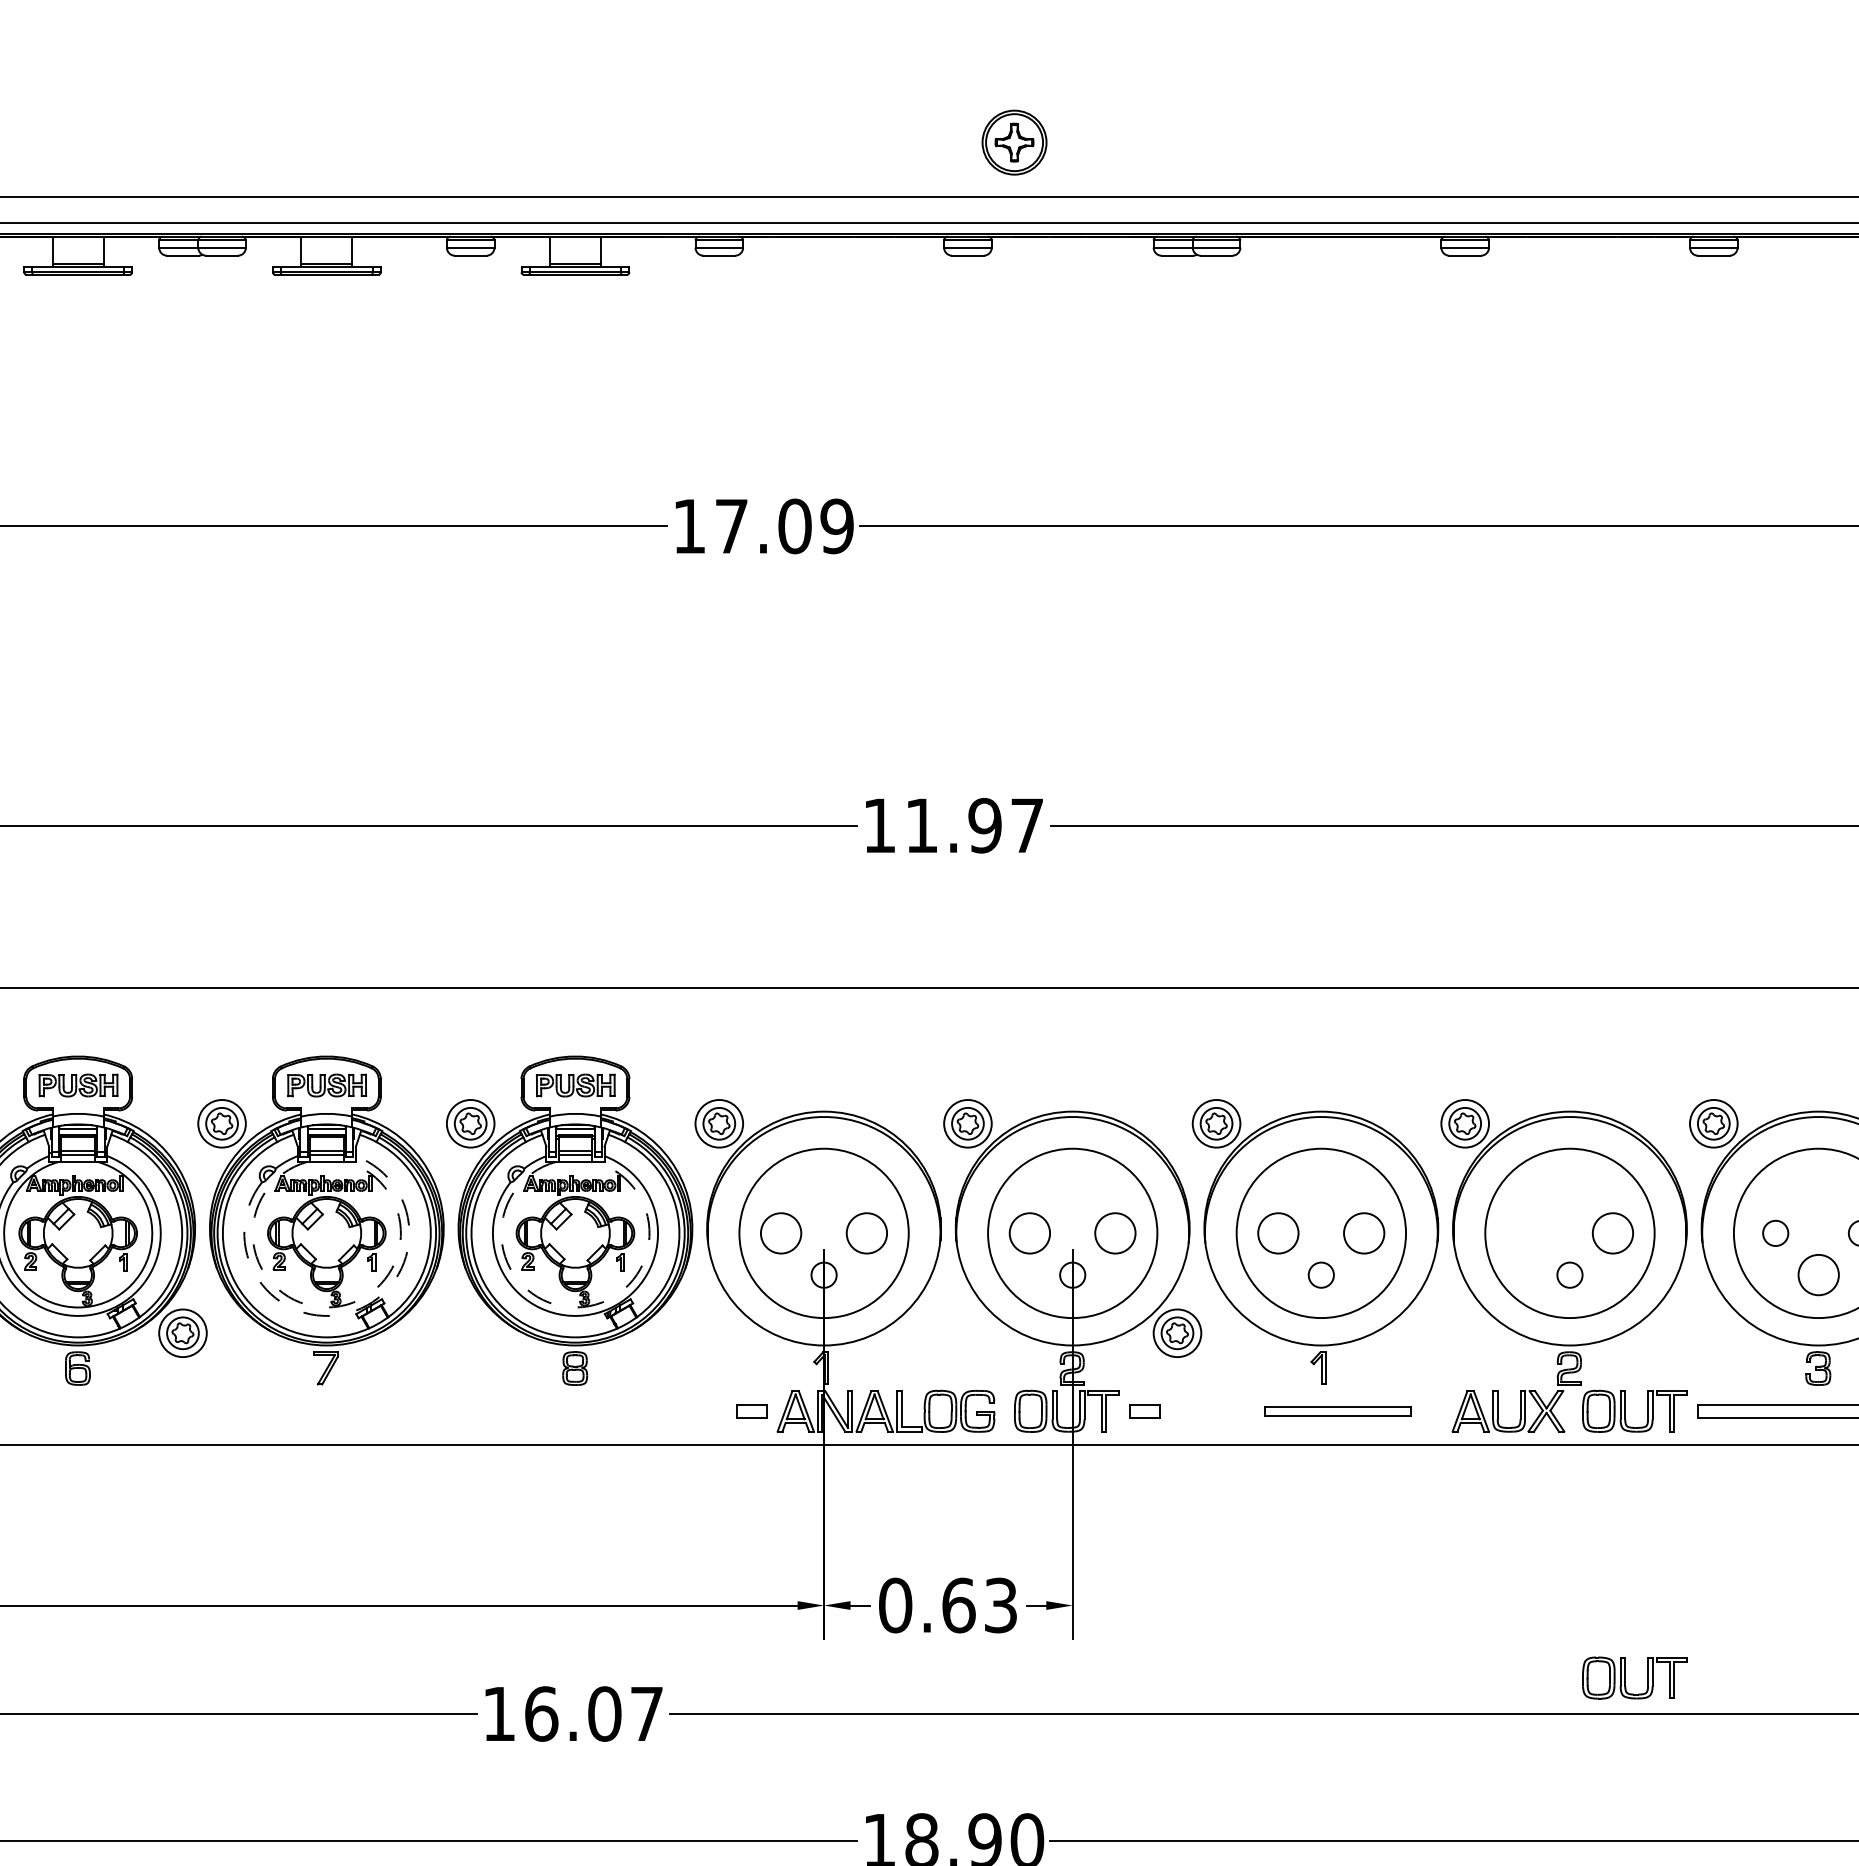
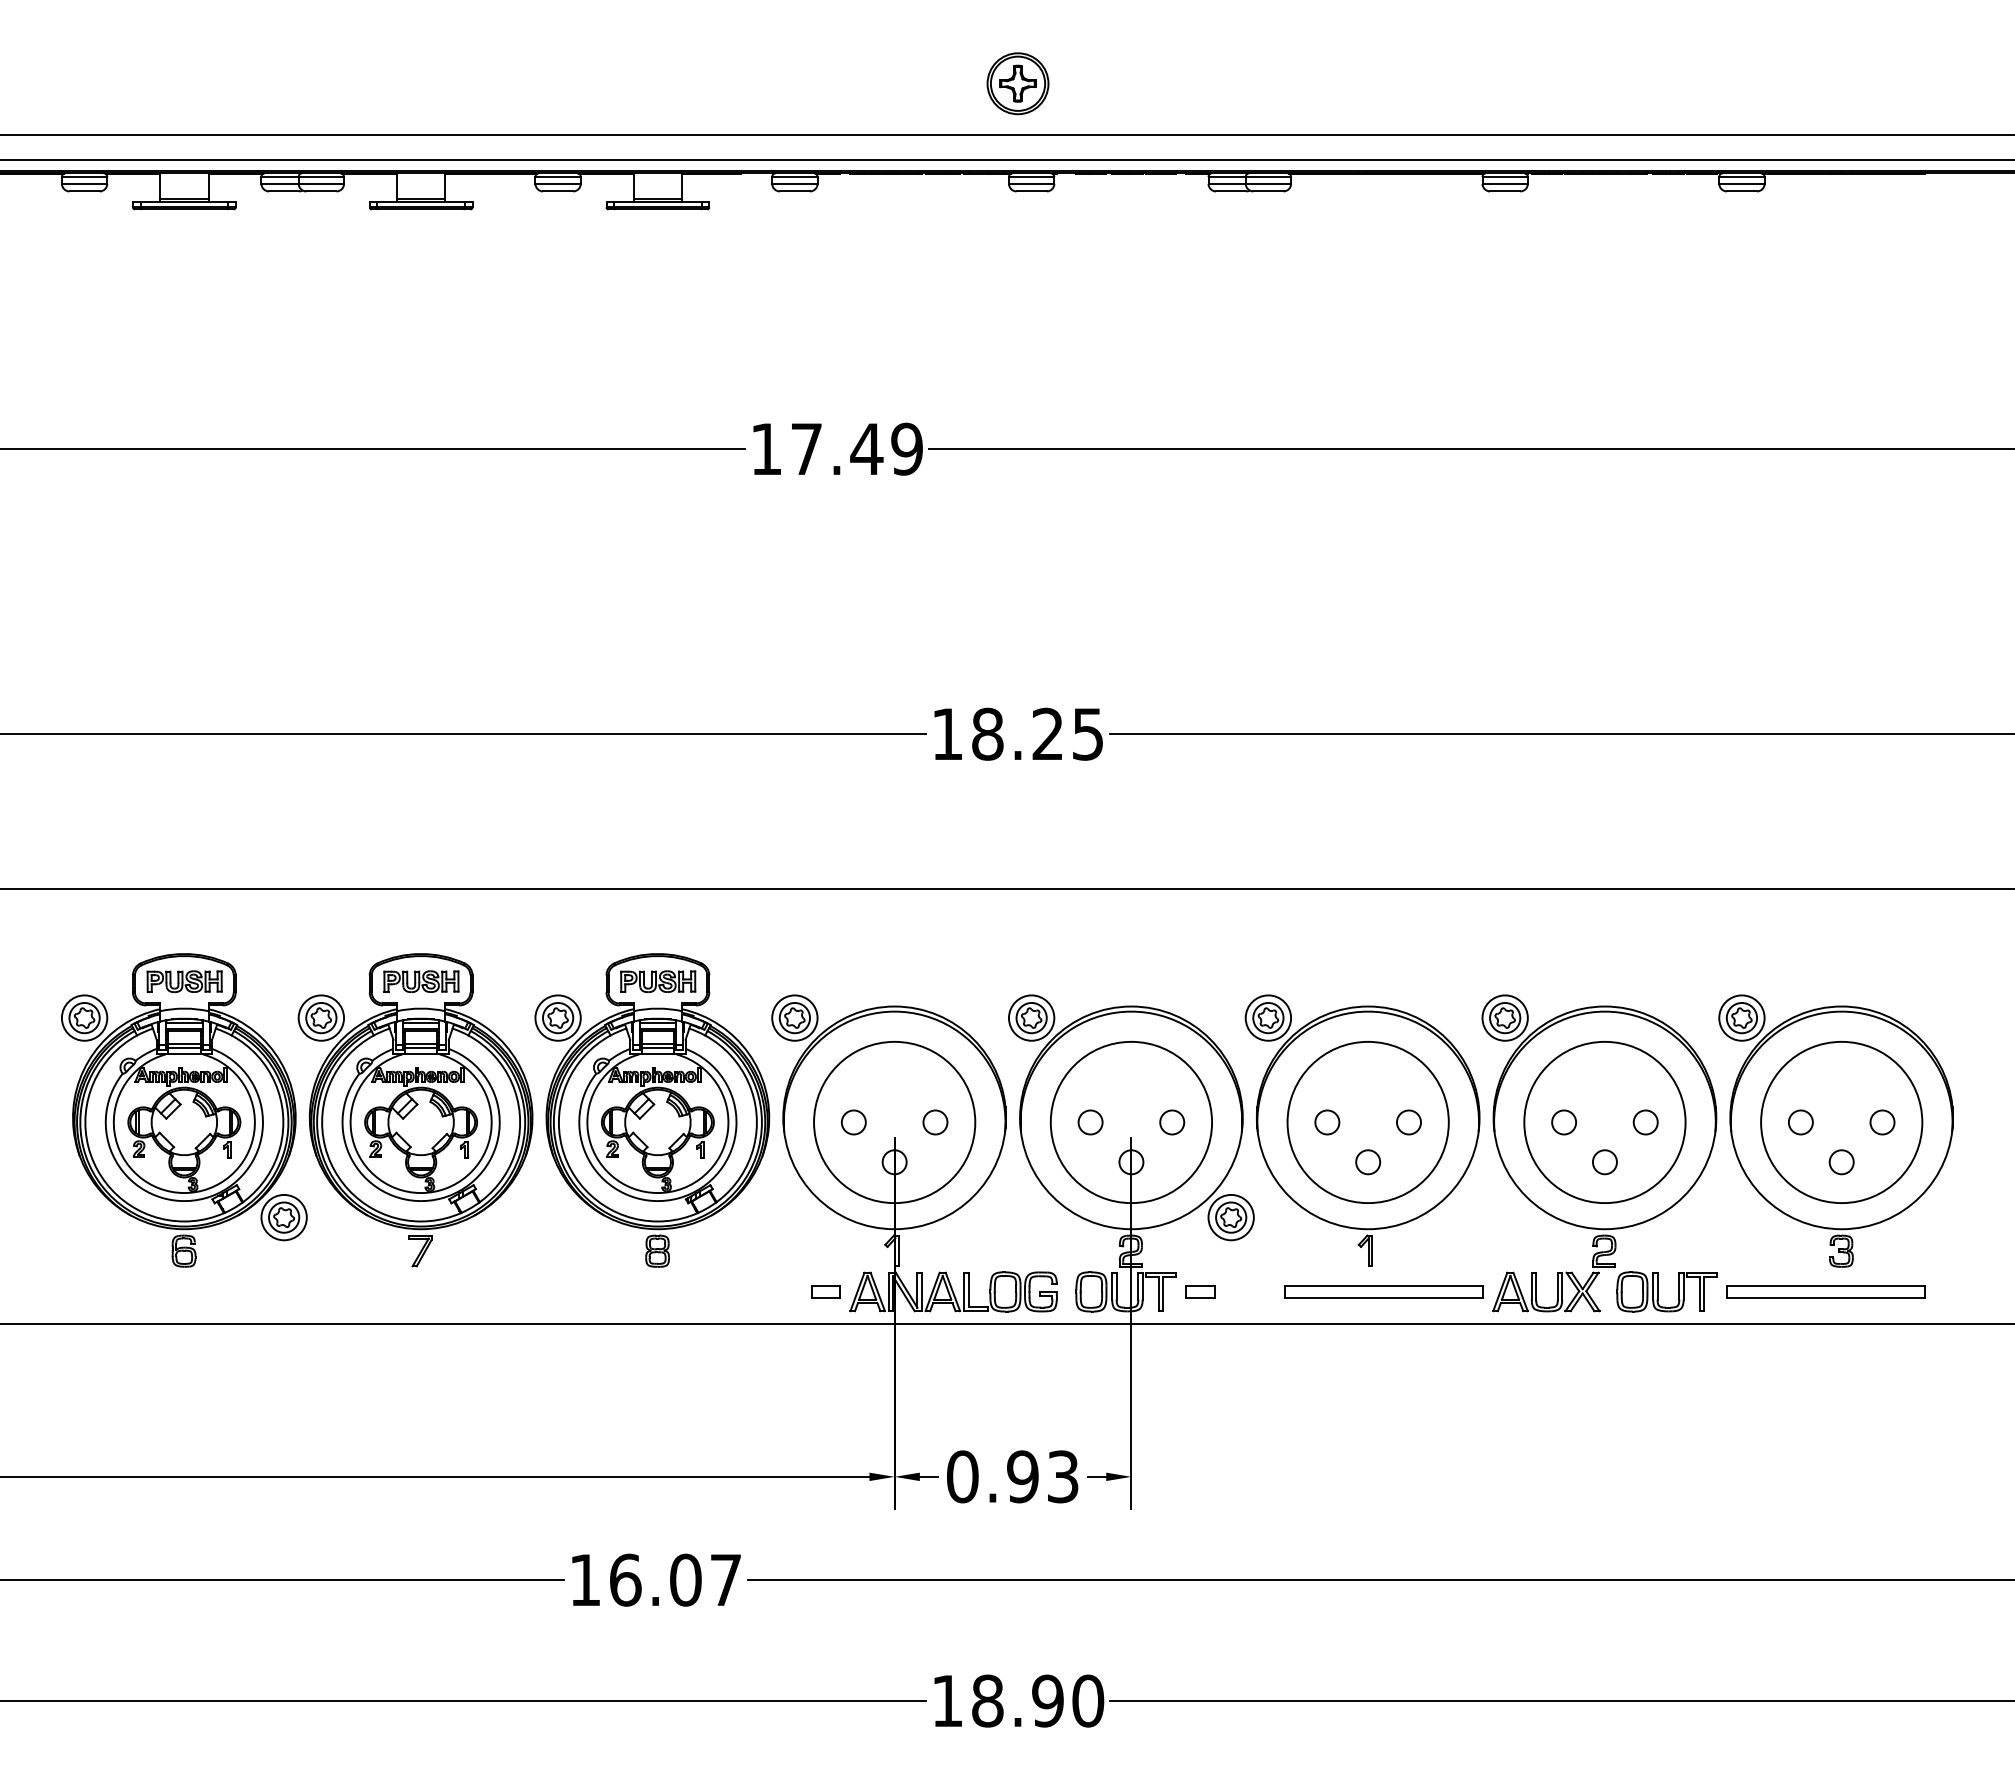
part: (1013, 142) -> (1017, 83), moved
text: (794, 525) -> (866, 448), 17.09 -> 17.49
text: (974, 824) -> (1037, 733), 11.97 -> 18.25
circle: (780, 1233) -> (853, 1122), size x0.62
circle: (866, 1233) -> (935, 1122), size x0.62
circle: (1029, 1233) -> (1090, 1122), size x0.62
circle: (1115, 1233) -> (1172, 1122), size x0.62
circle: (1278, 1233) -> (1327, 1122), size x0.62
circle: (1363, 1233) -> (1408, 1122), size x0.62
circle: (1526, 1233) -> (1563, 1122), added
circle: (1612, 1233) -> (1645, 1122), size x0.62
circle: (1818, 1275) -> (1841, 1162), size x0.62
arc: (327, 1307) -> (421, 1193), dashed -> solid
arc: (575, 1307) -> (657, 1193), dashed -> solid
arc: (349, 1313) -> (442, 1198), dashed -> solid
part: (1337, 1410) -> (1383, 1291), size x1.43
text: (959, 1605) -> (1023, 1476), 0.63 -> 0.93
part: (1626, 1677) -> (1658, 1545), removed

